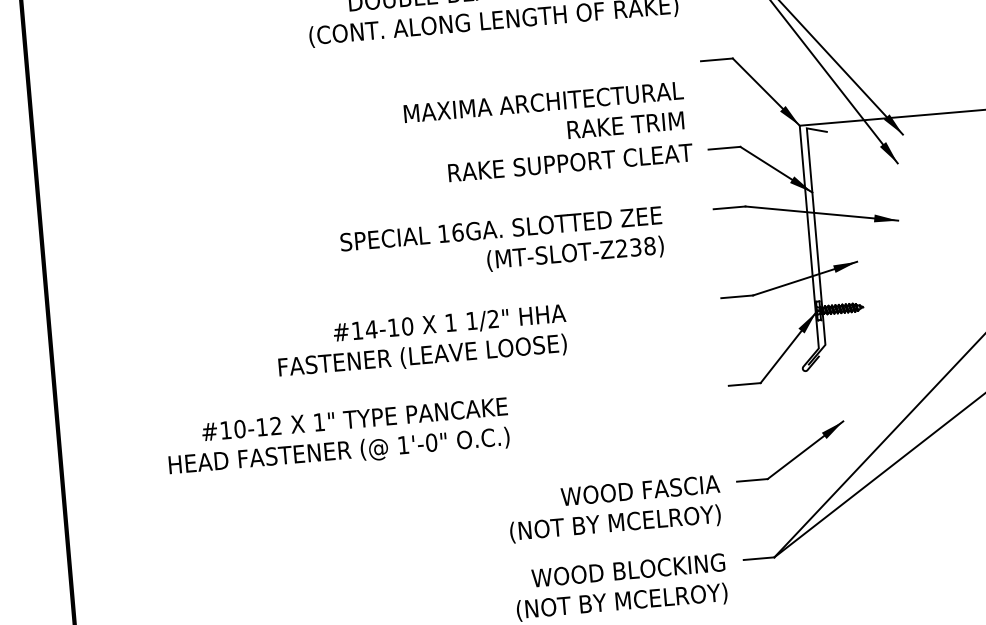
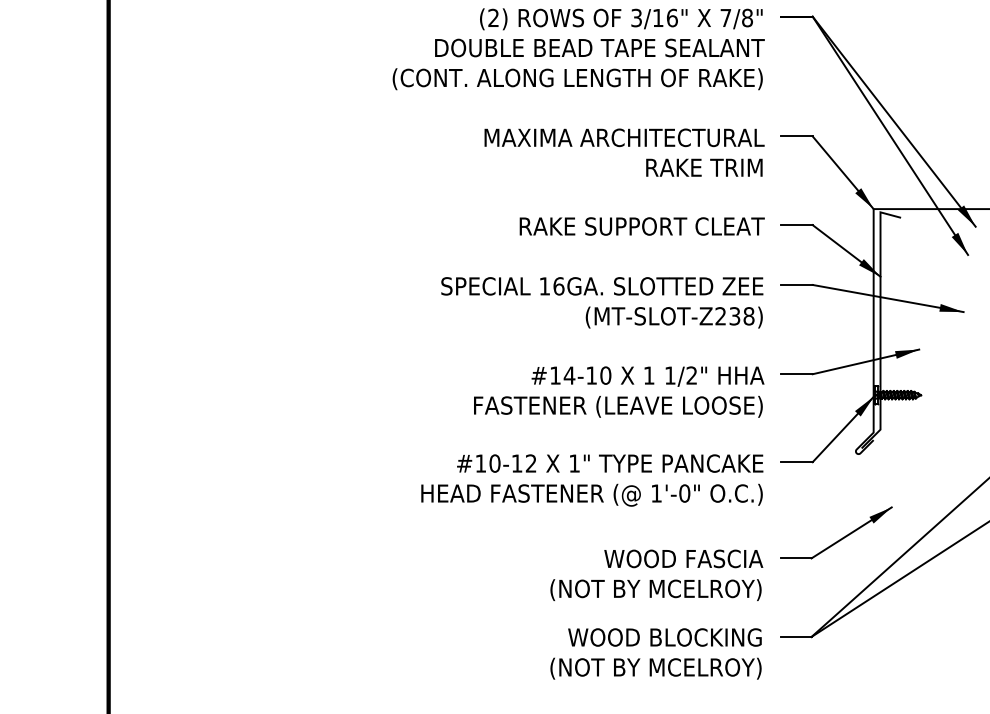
text: (544, 116) -> (624, 152), moved
text: (502, 244) -> (602, 302), moved
text: (422, 341) -> (619, 391), moved
text: (338, 437) -> (592, 480), moved

